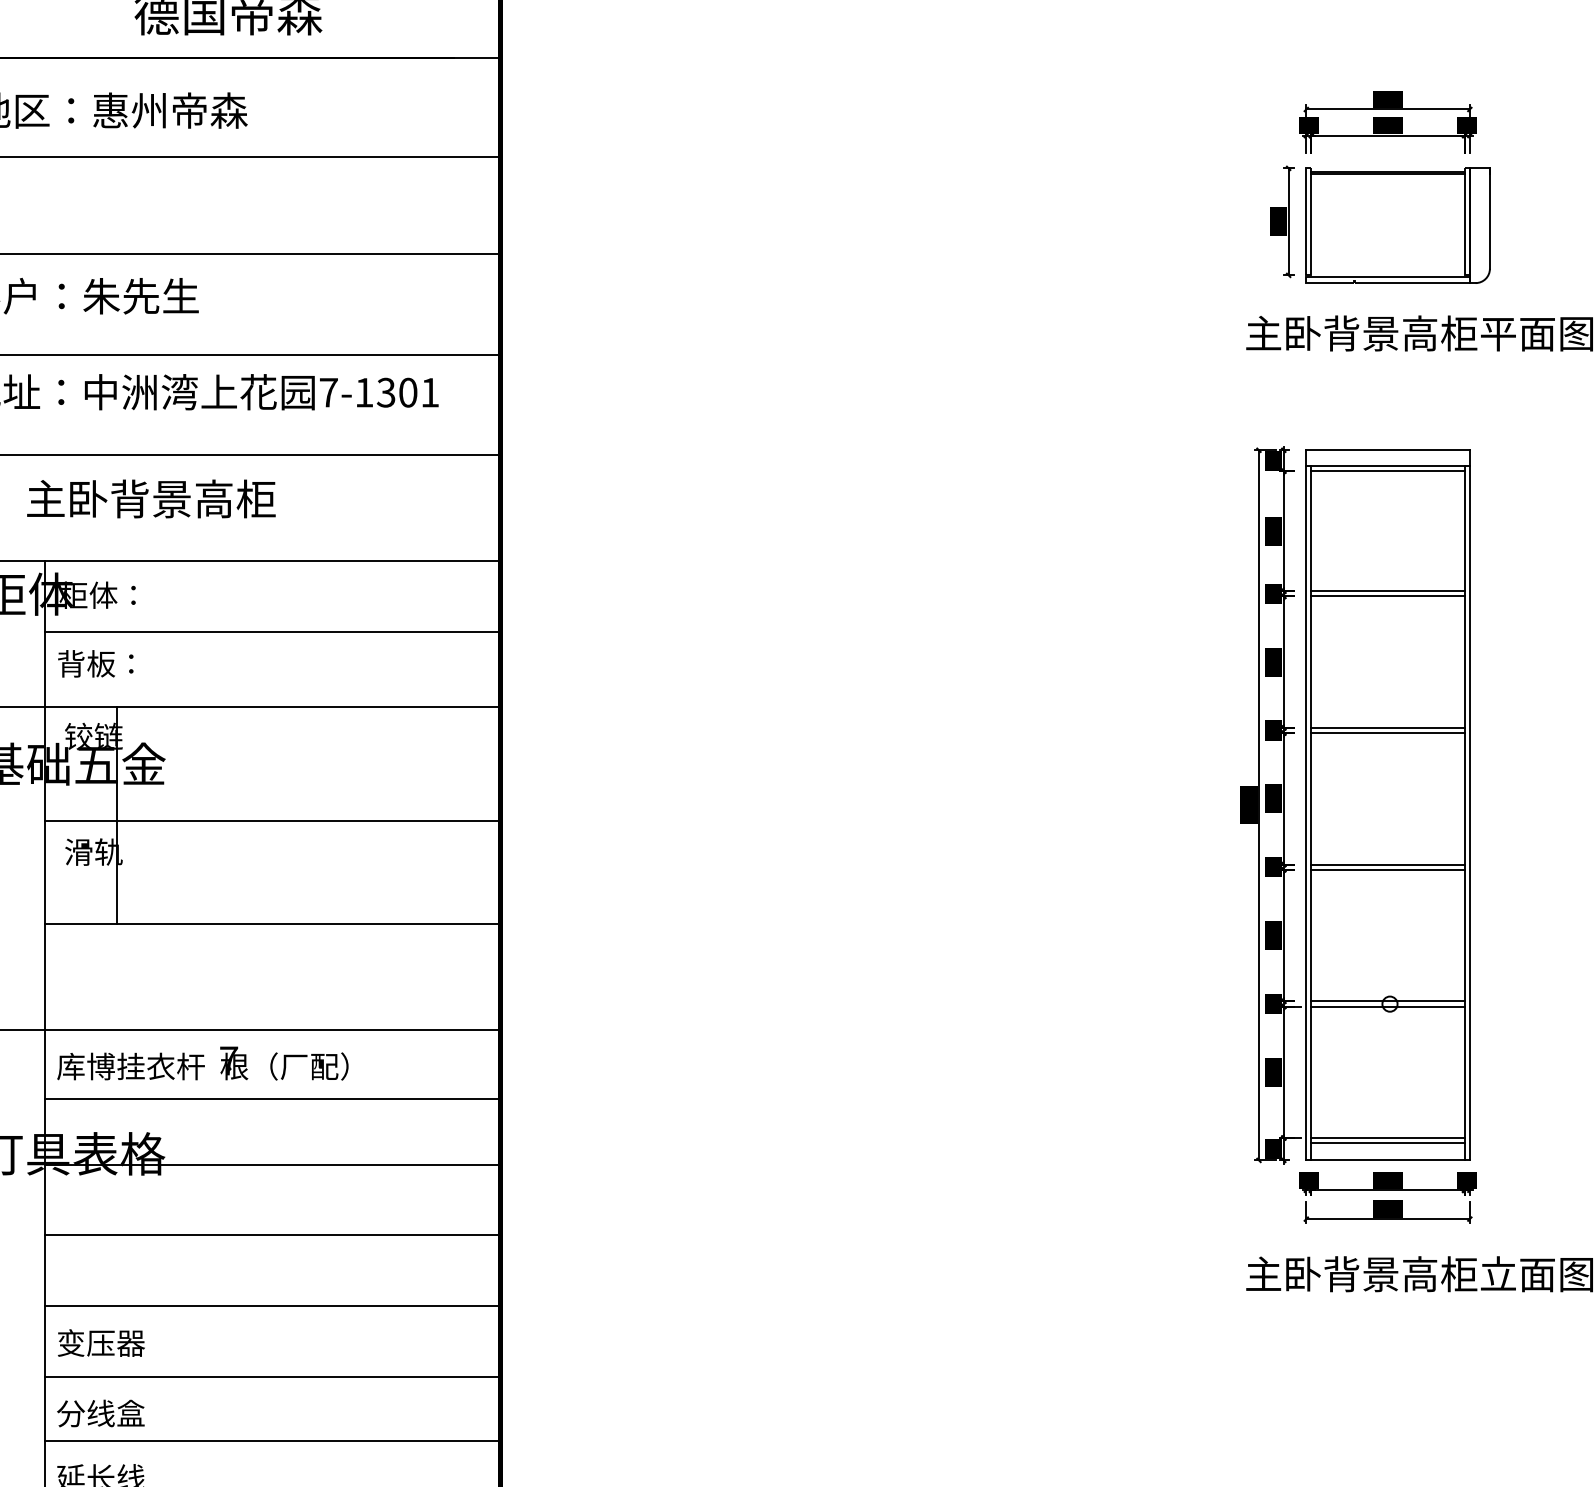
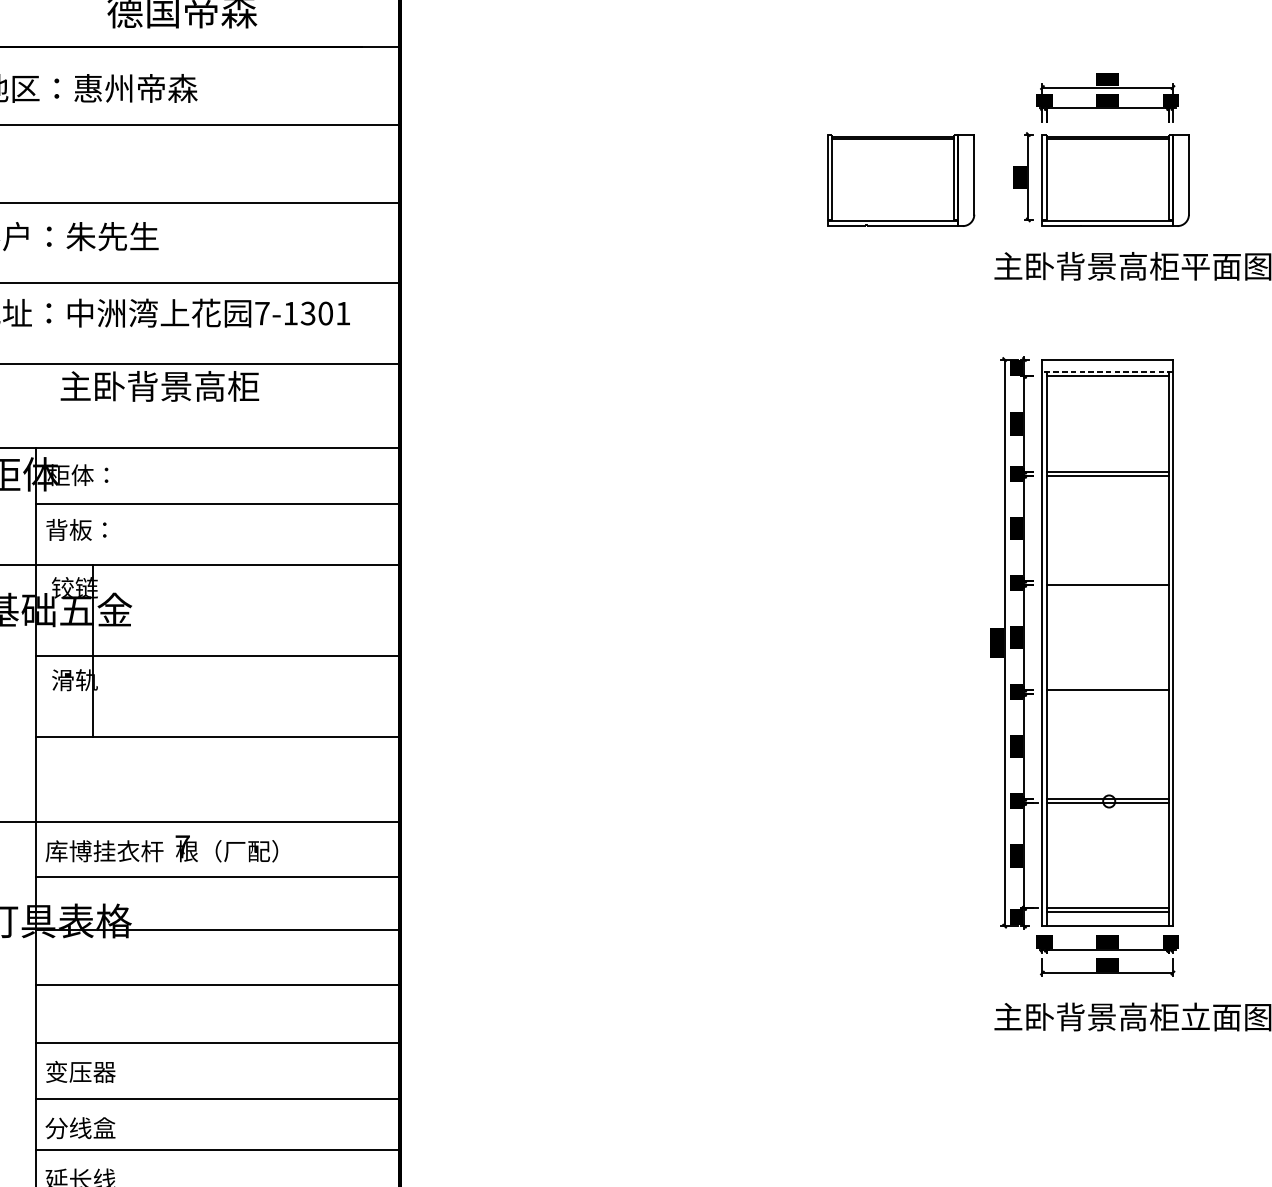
part: (1128, 225) -> (900, 180), added
line: (1388, 466) -> (1108, 372), solid -> dashed
text: (151, 498) -> (159, 386), moved
line: (1387, 727) -> (1107, 580), removed
line: (1387, 869) -> (1107, 694), removed

